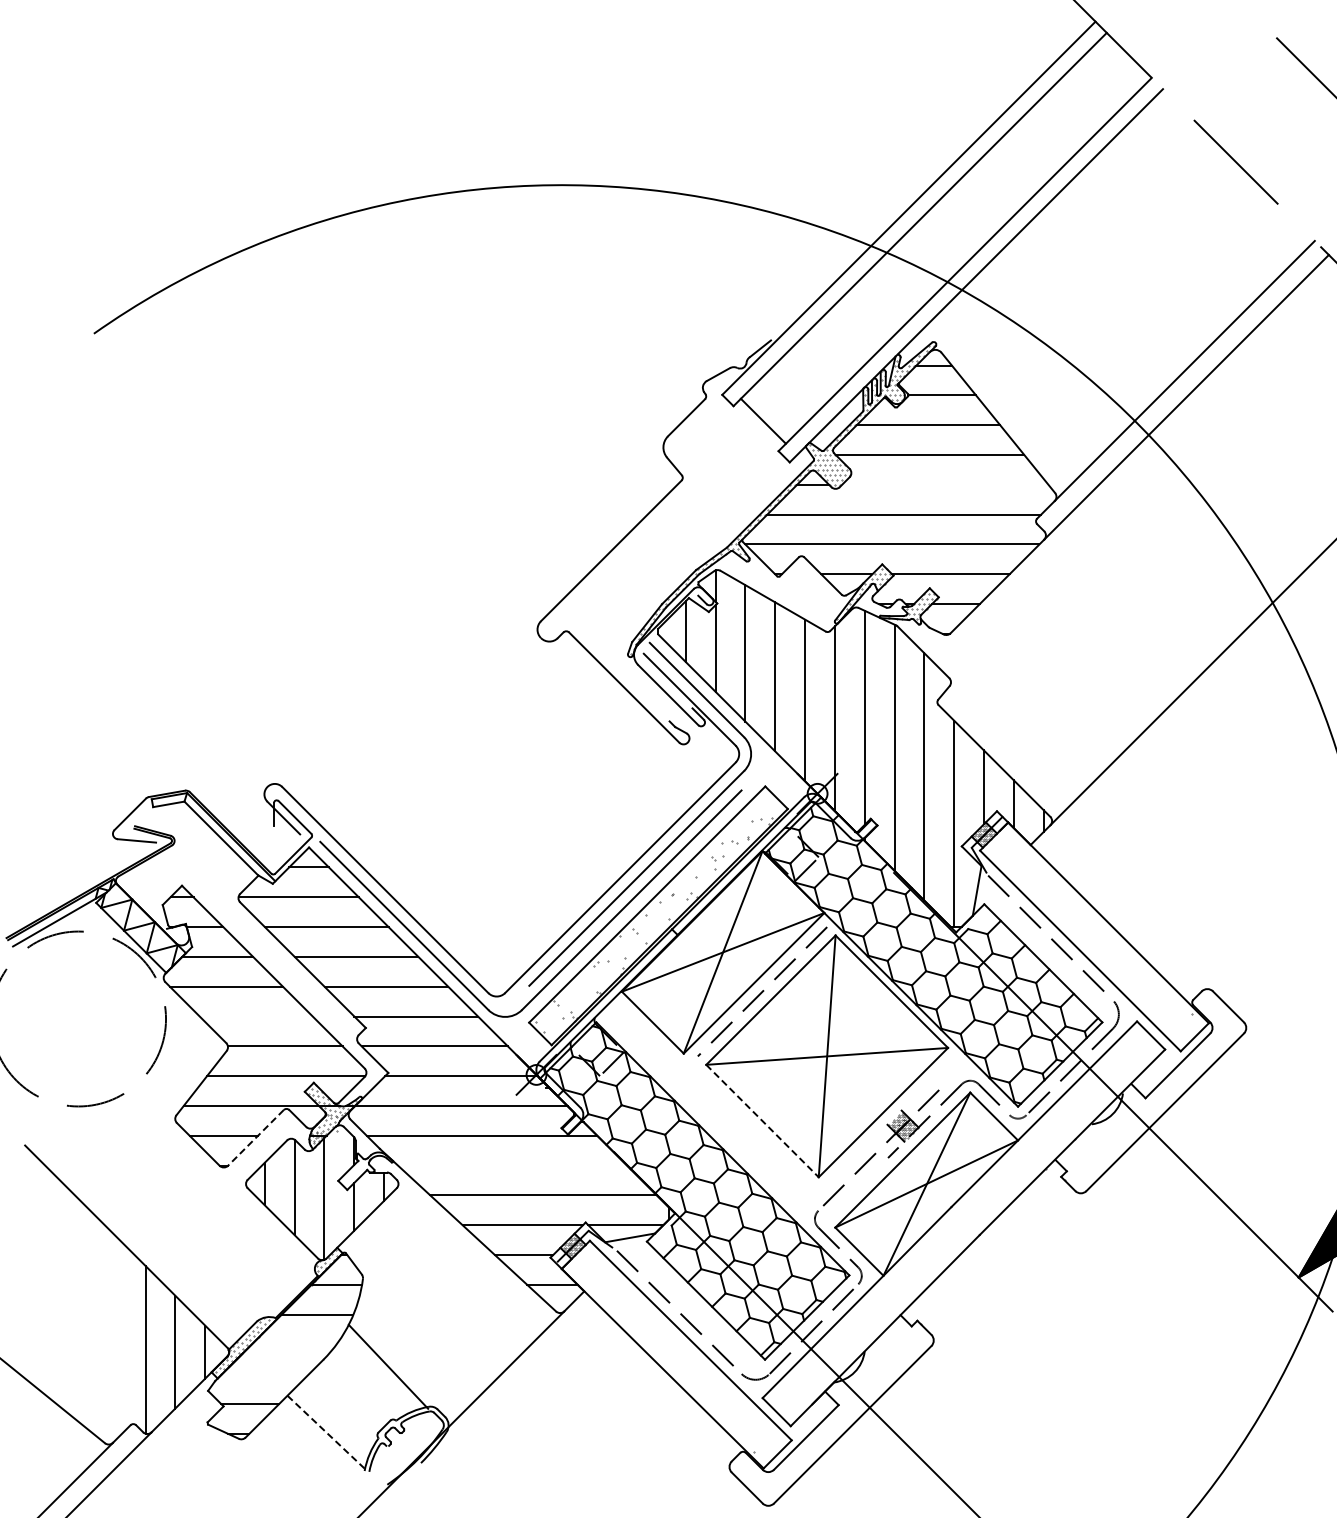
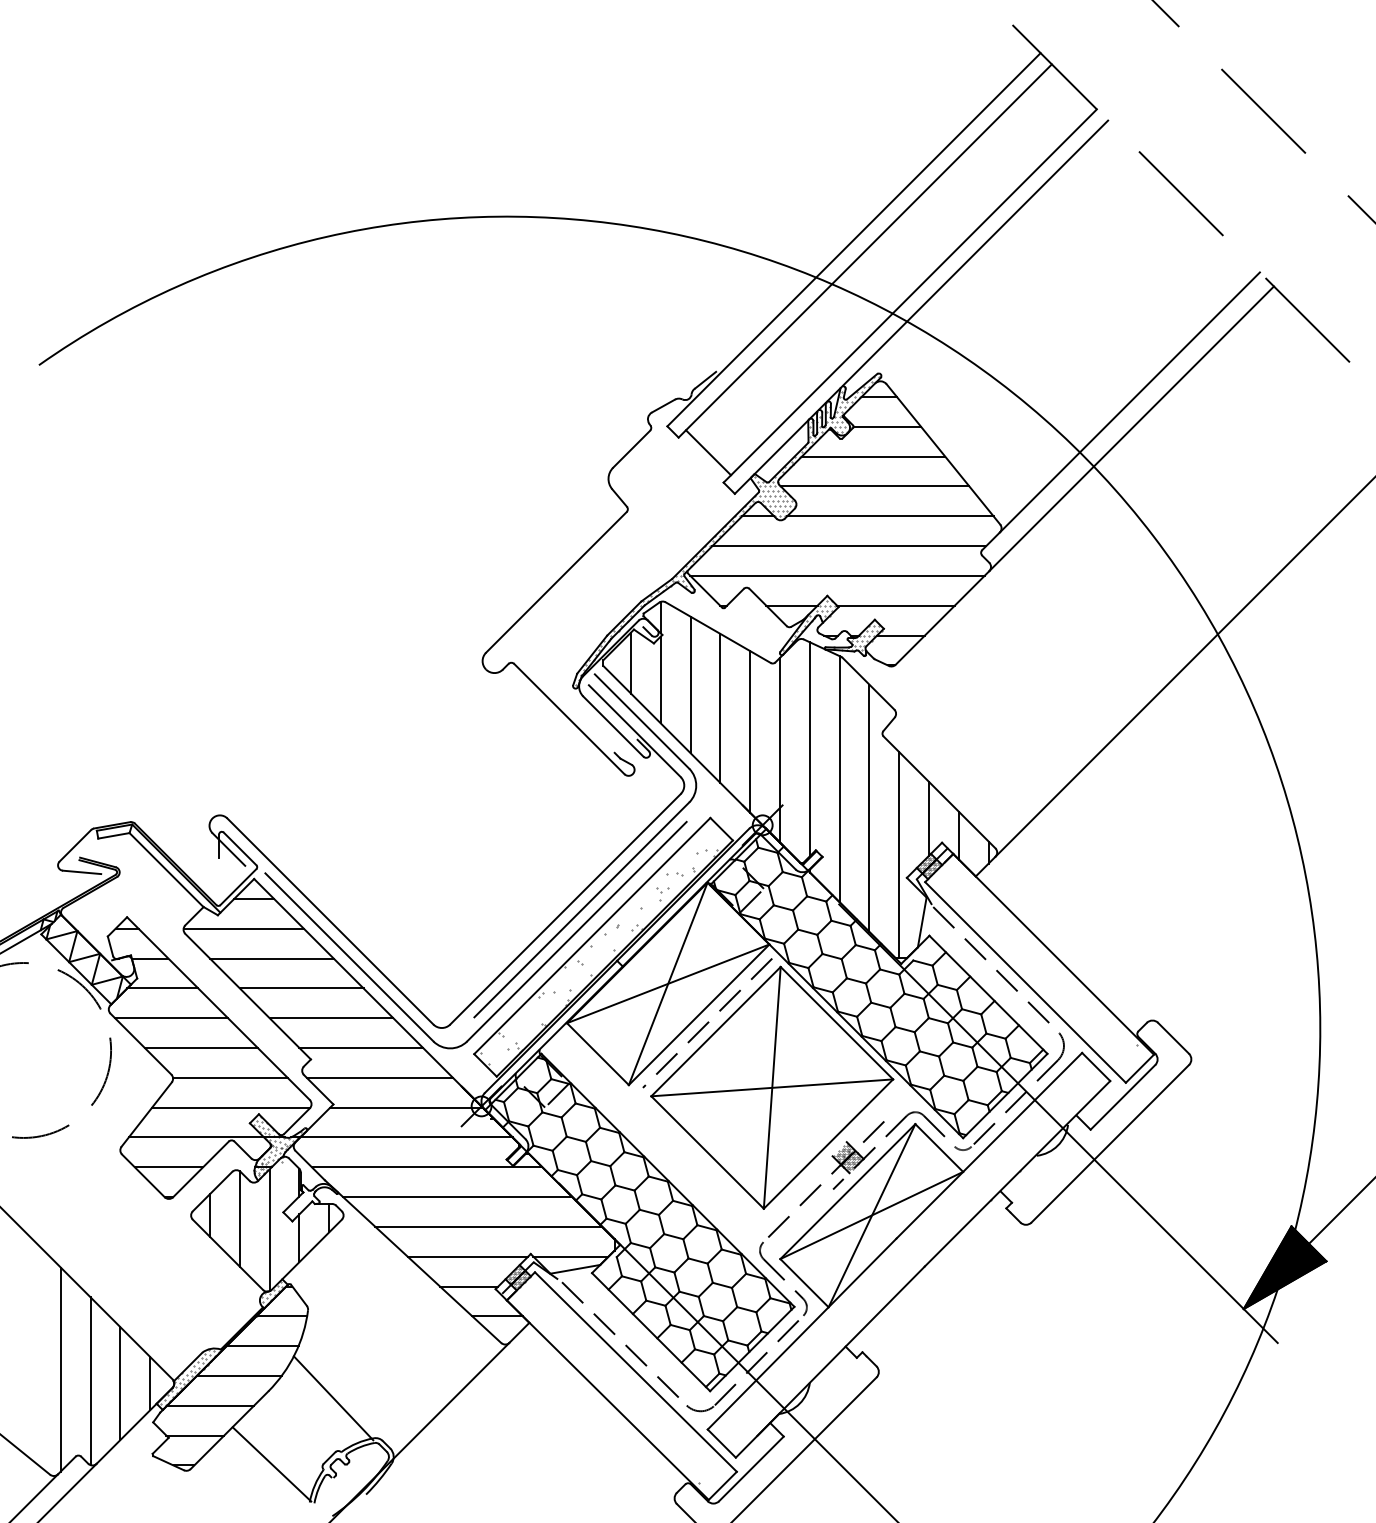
line: (945, 485) -> (890, 516), added
line: (255, 1016) -> (200, 1047), added
line: (762, 1121) -> (707, 1152), dashed -> solid
line: (255, 1138) -> (200, 1169), dashed -> solid
line: (512, 1166) -> (457, 1197), added
line: (115, 1338) -> (60, 1369), added
line: (293, 1344) -> (238, 1375), added
line: (265, 1374) -> (210, 1405), added
line: (327, 1433) -> (272, 1464), dashed -> solid

